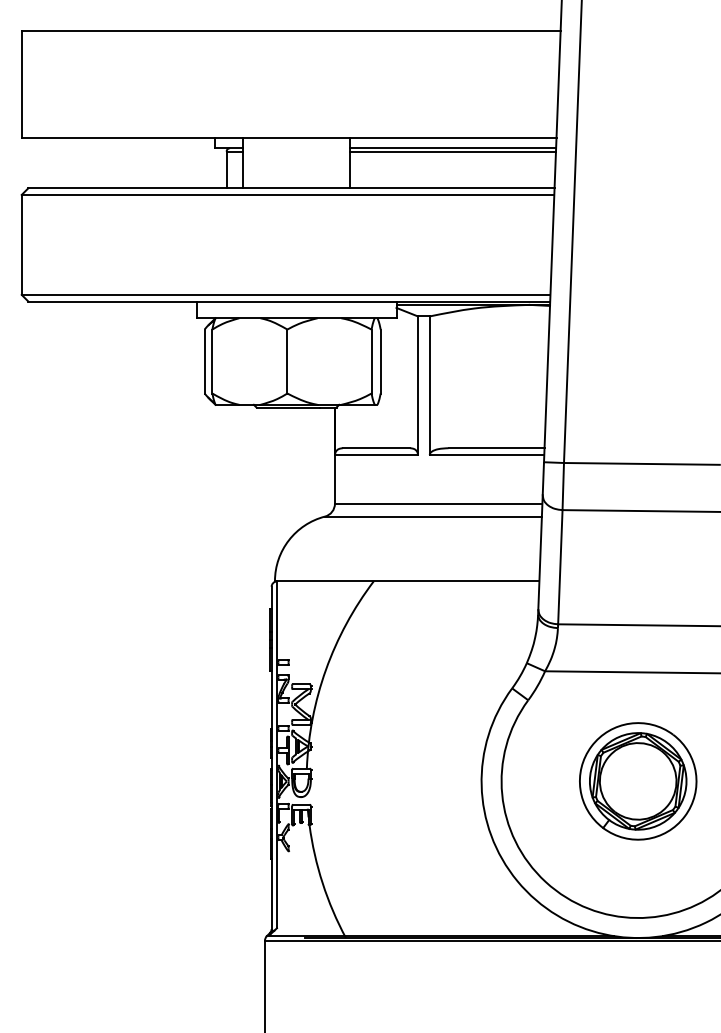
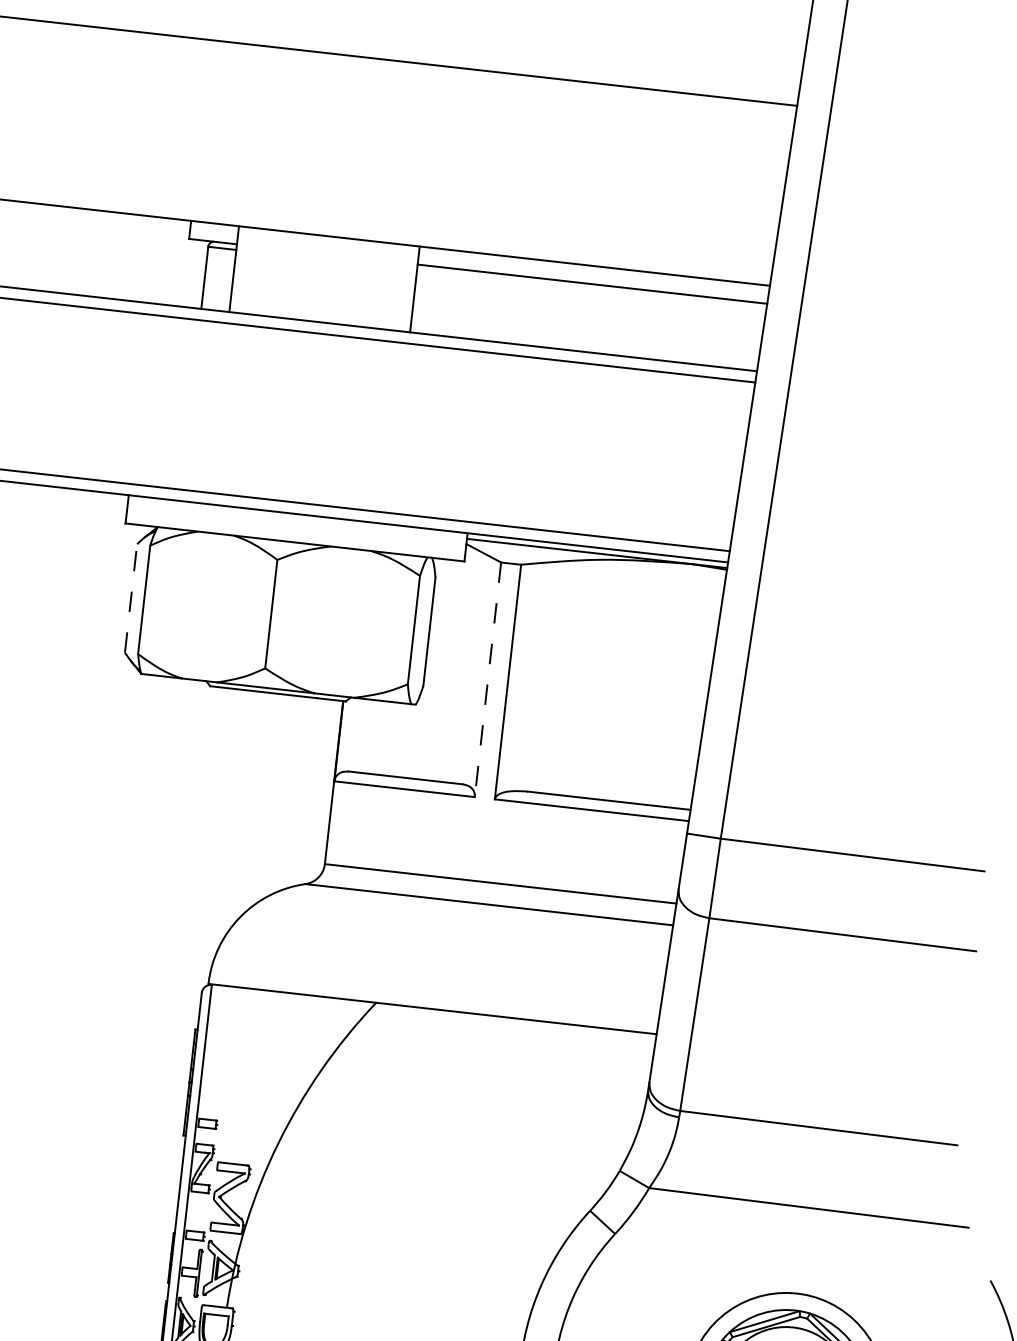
line: (452, 151) -> (591, 289), removed
line: (204, 361) -> (130, 598), solid -> dashed
line: (417, 386) -> (487, 681), solid -> dashed

